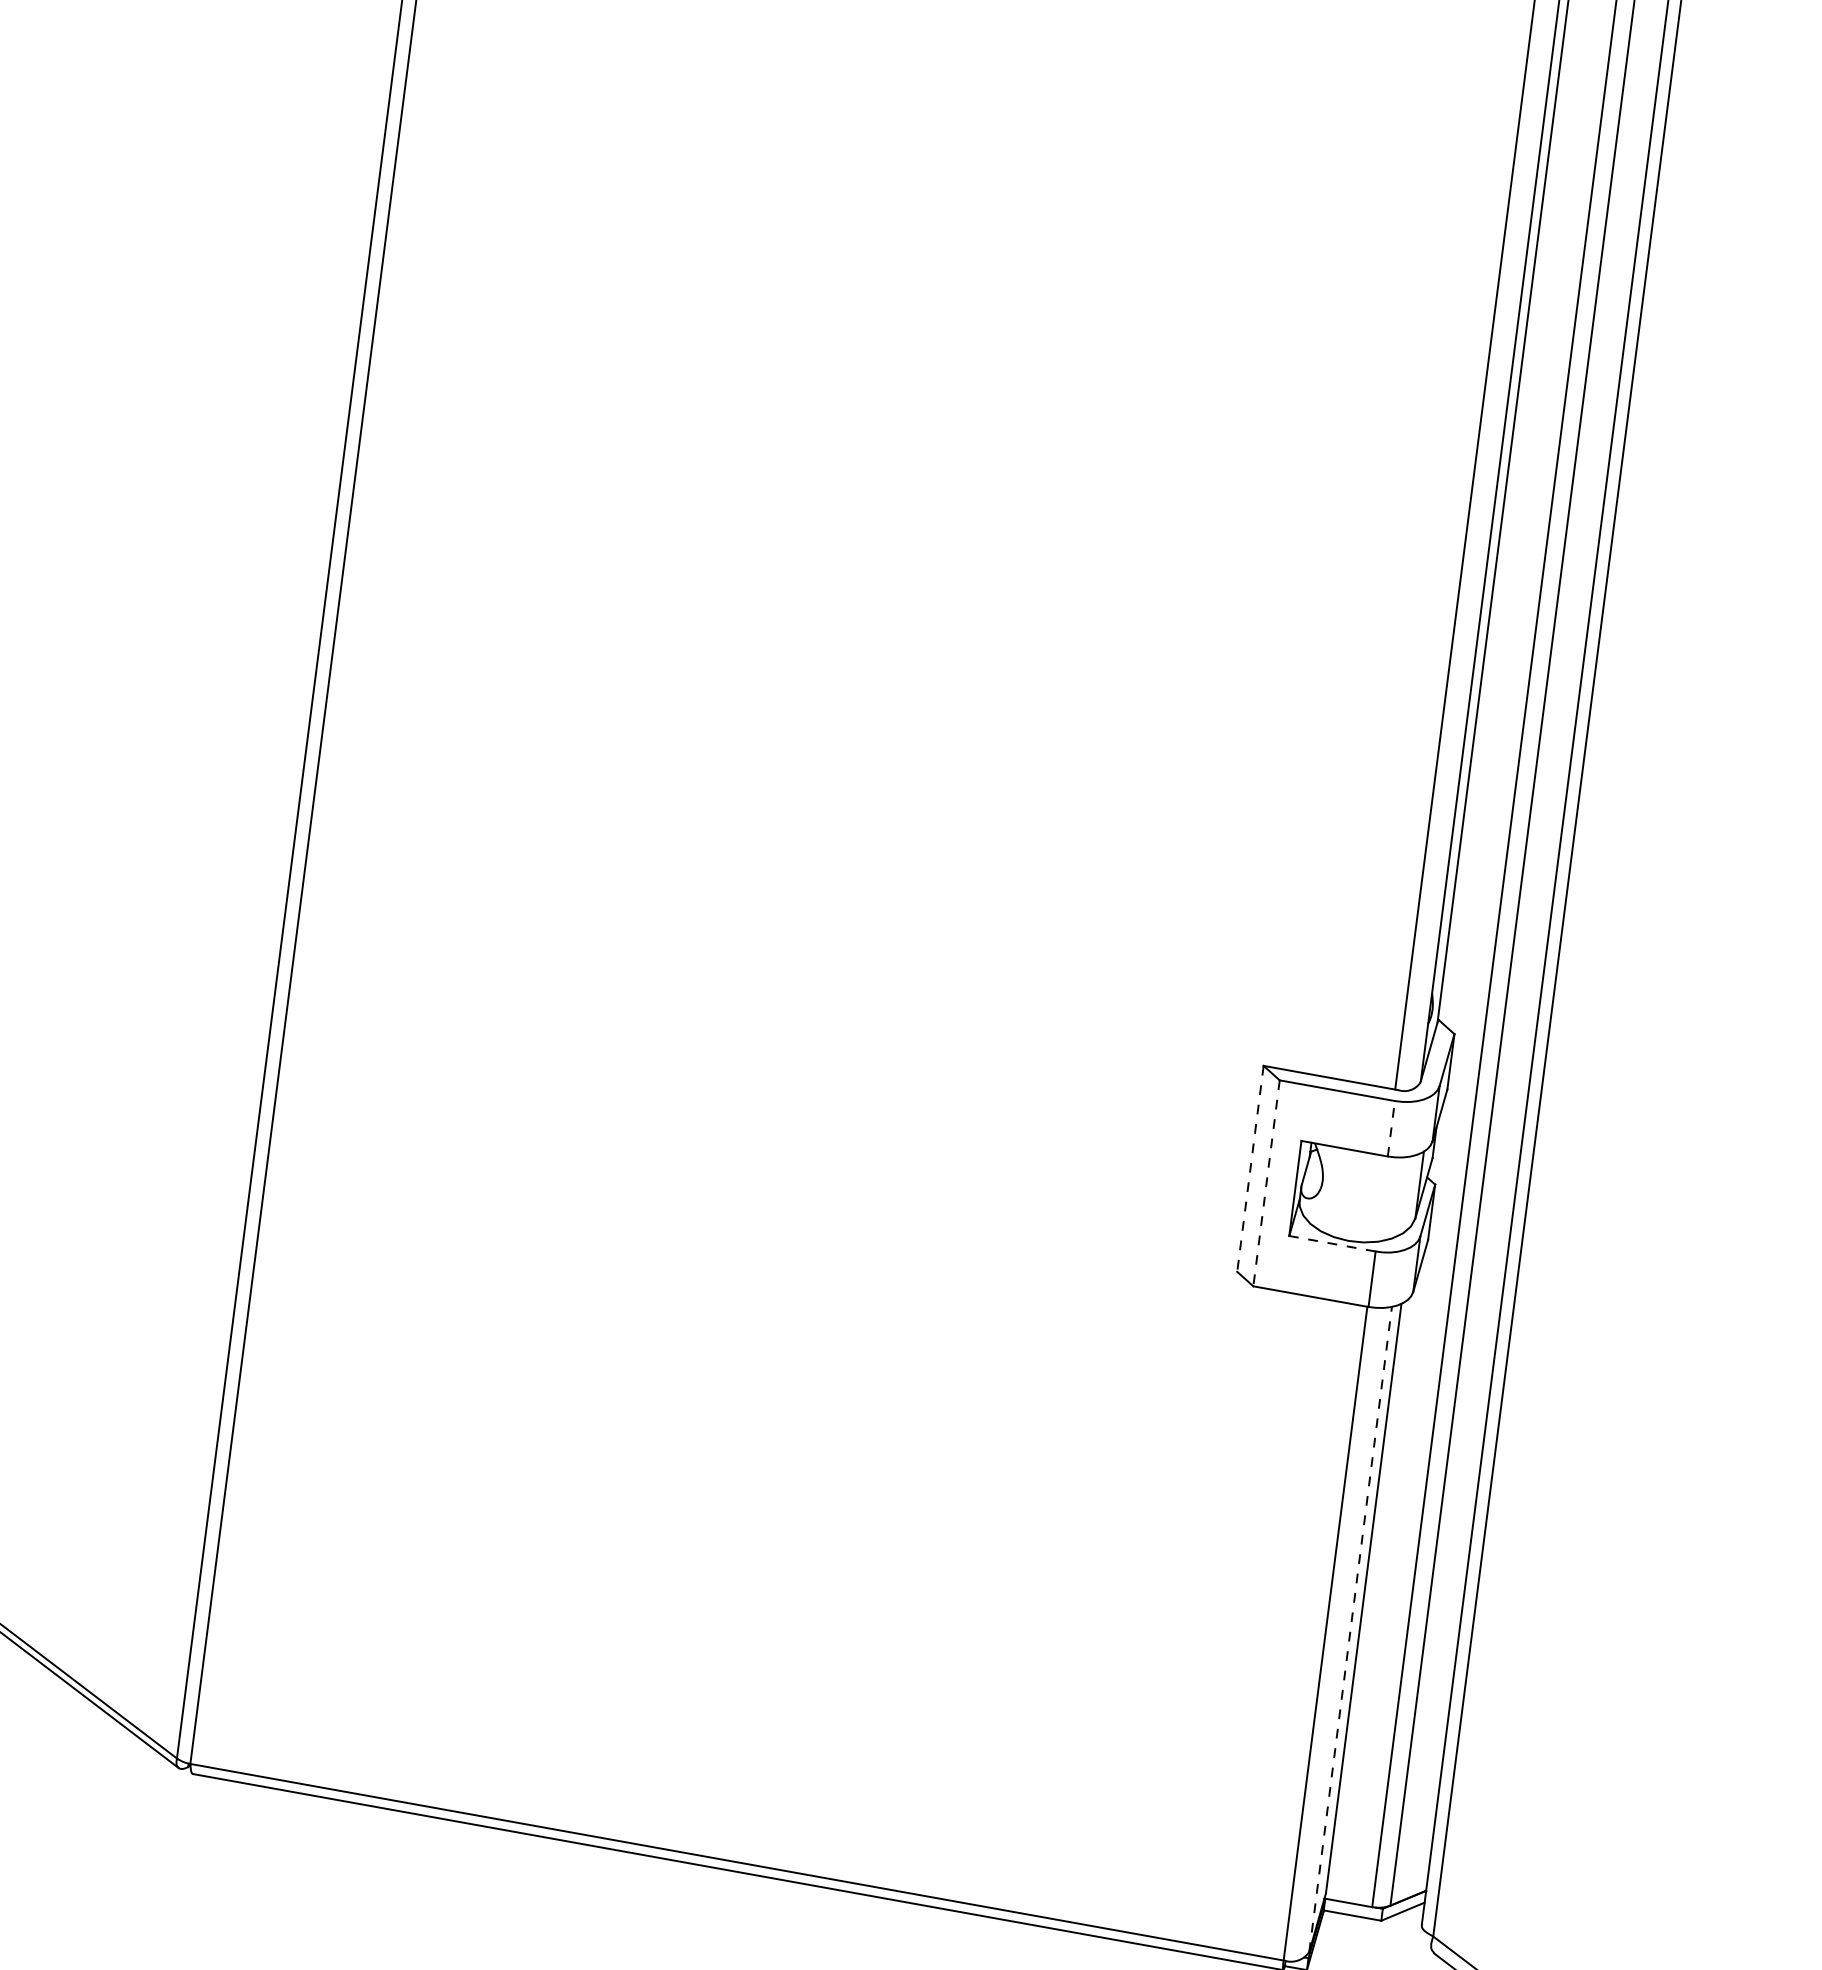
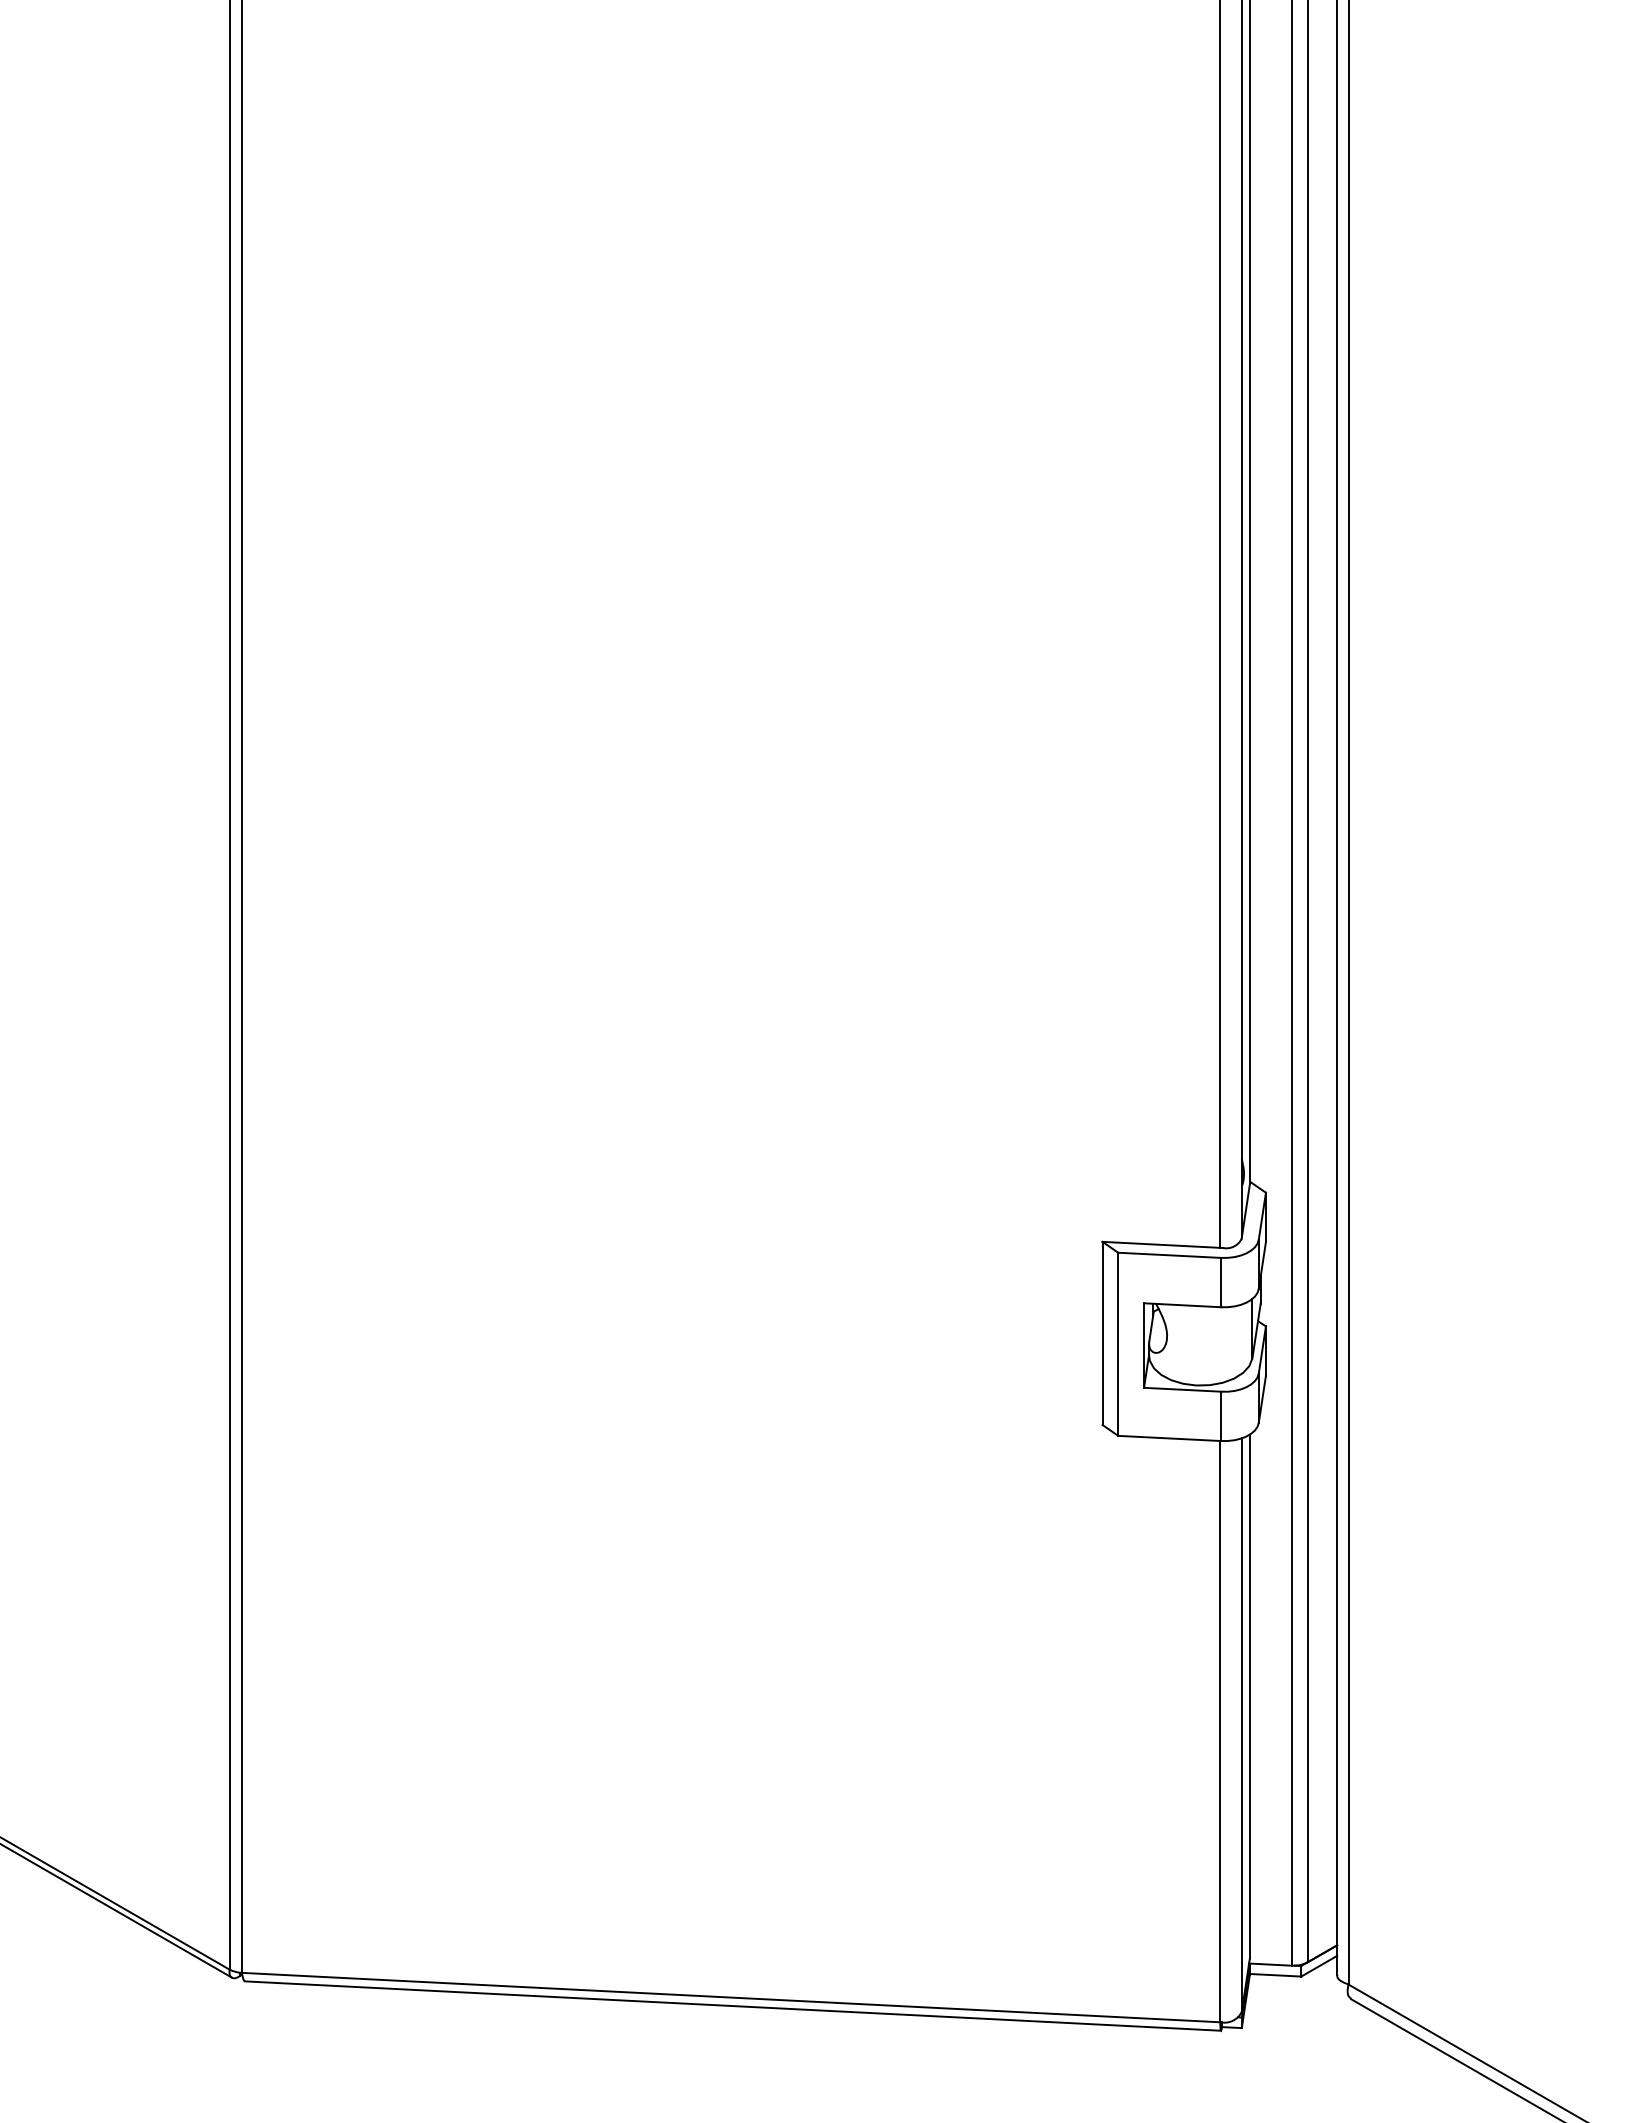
line: (1391, 1128) -> (1221, 1282), dashed -> solid
line: (1250, 1168) -> (1102, 1333), dashed -> solid
line: (1266, 1183) -> (1118, 1344), dashed -> solid
line: (1332, 1243) -> (1182, 1389), dashed -> solid
line: (1350, 1629) -> (1241, 1725), dashed -> solid

